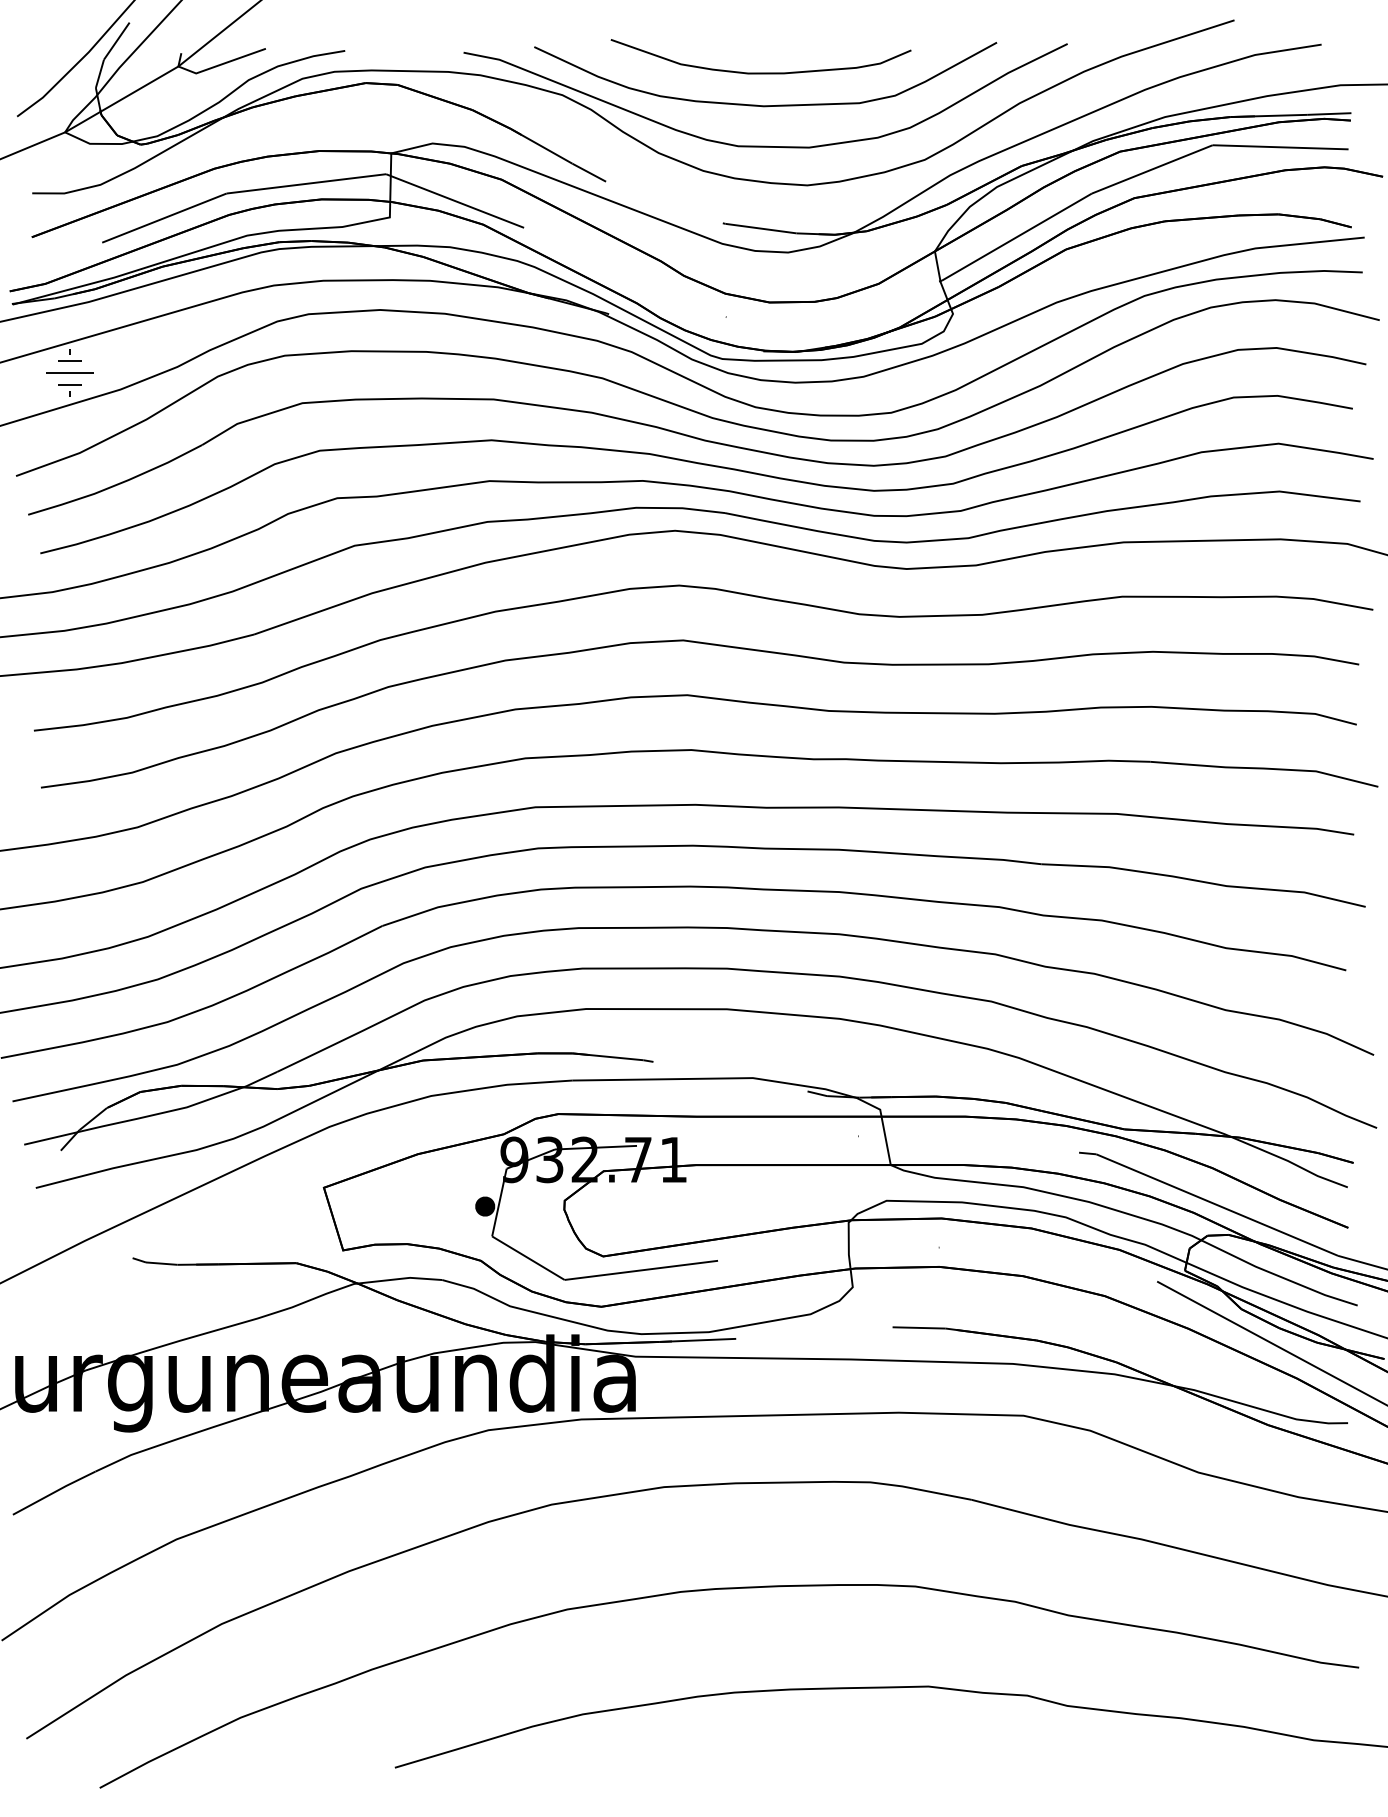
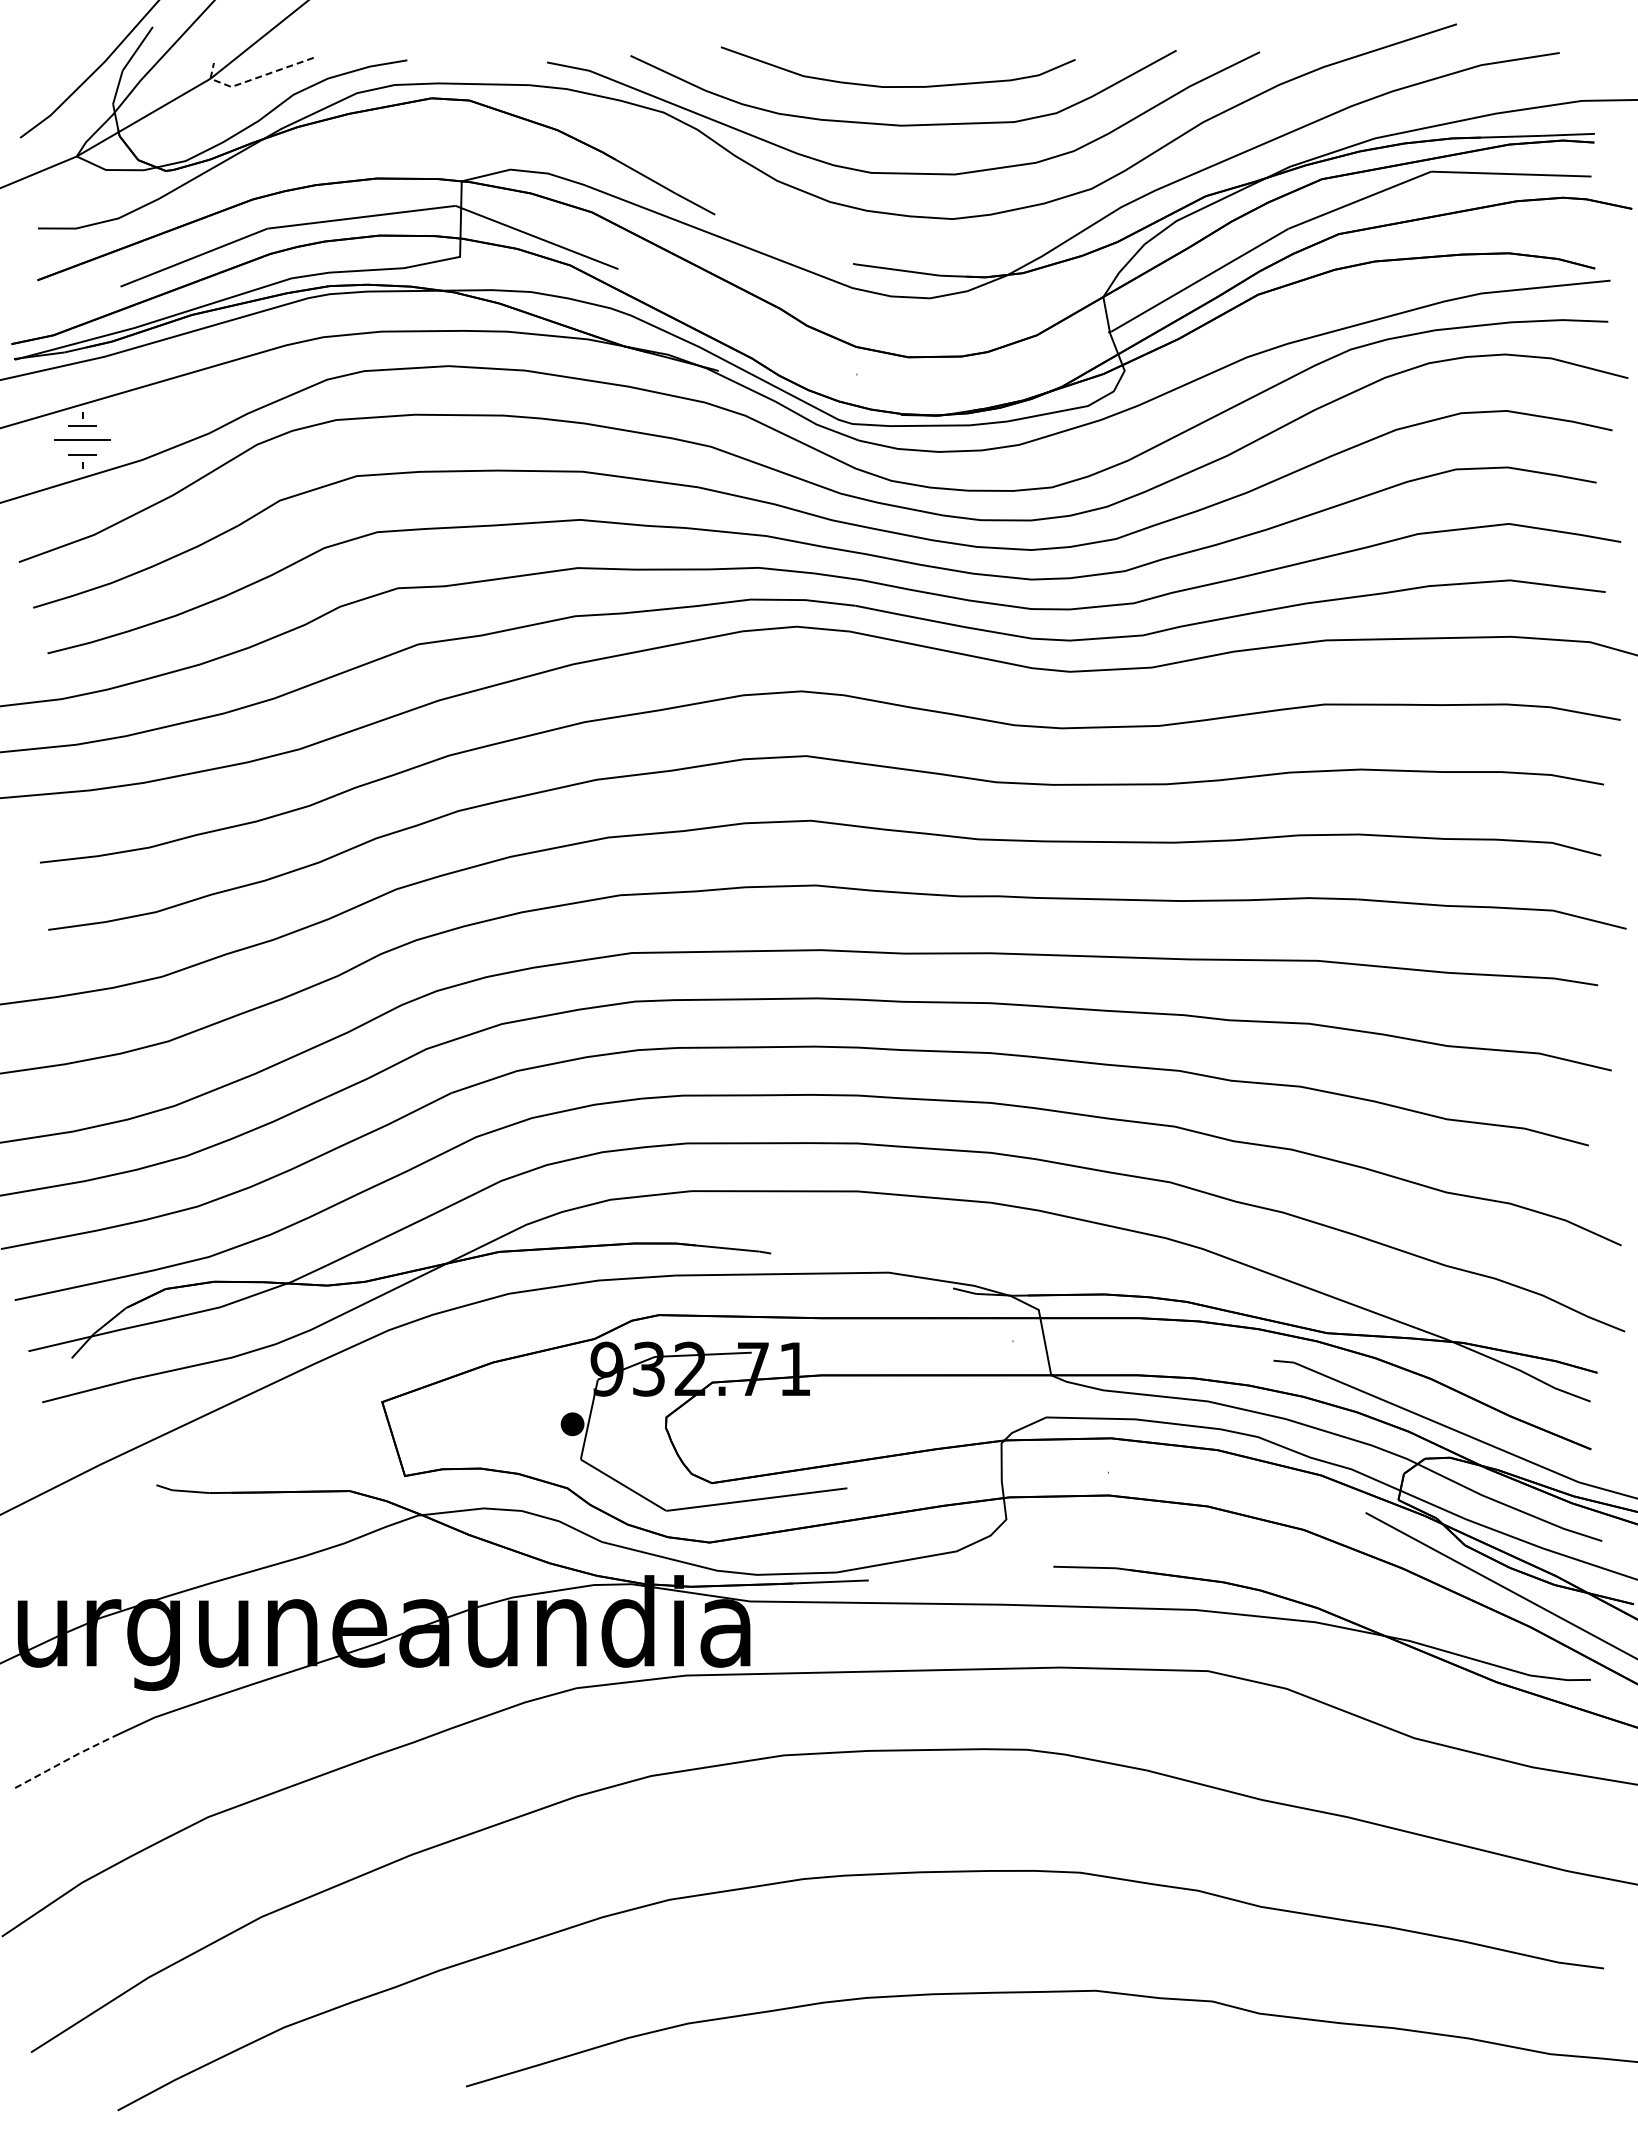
line: (214, 67) -> (252, 79), solid -> dashed
line: (54, 1492) -> (64, 1761), solid -> dashed

